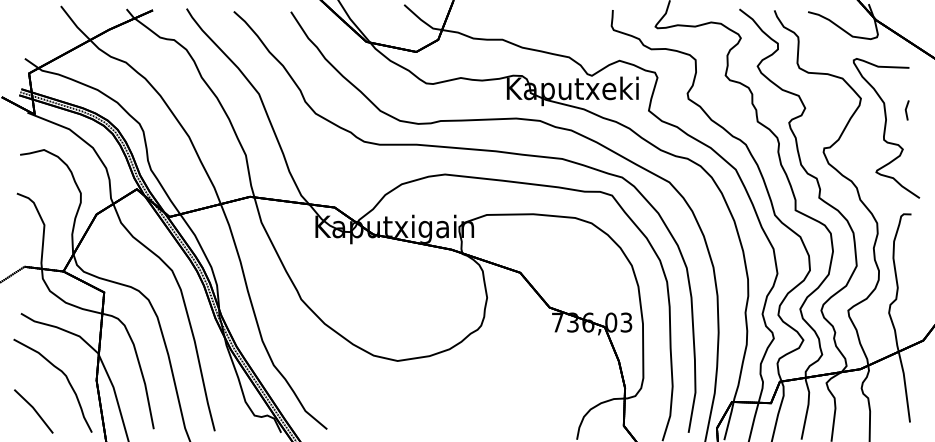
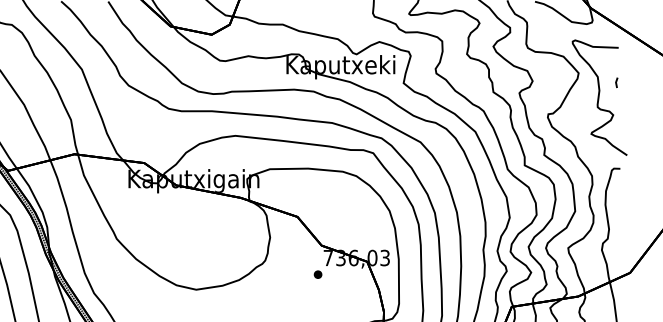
part: (906, 109) -> (616, 82), size x0.62
part: (545, 342) -> (318, 274), added

